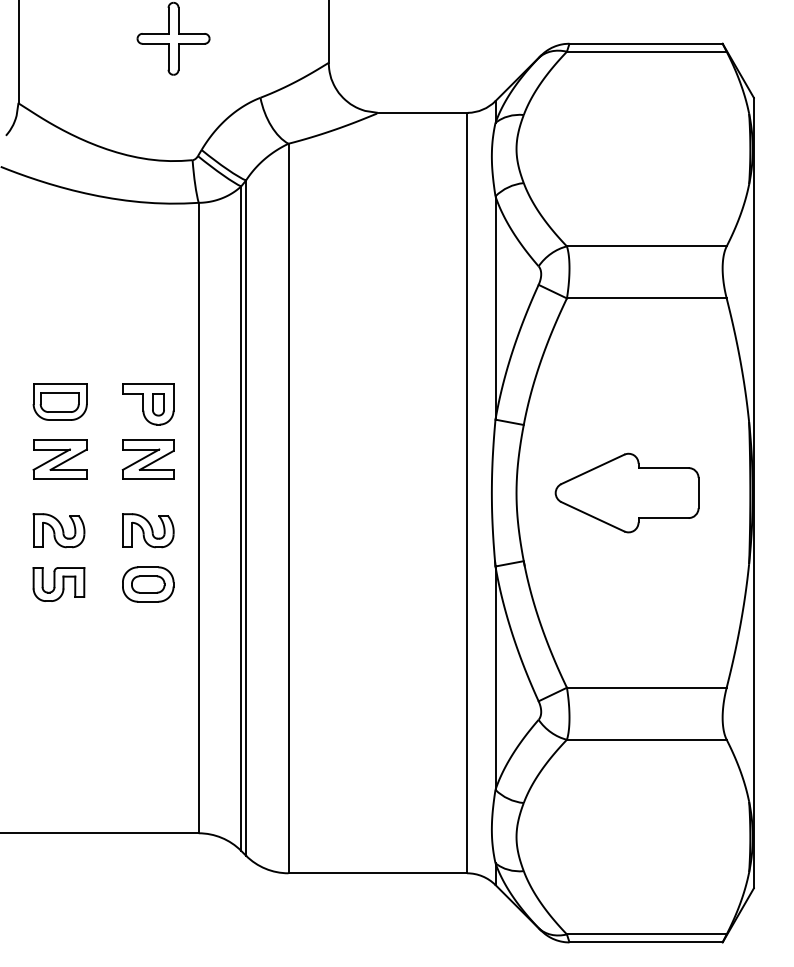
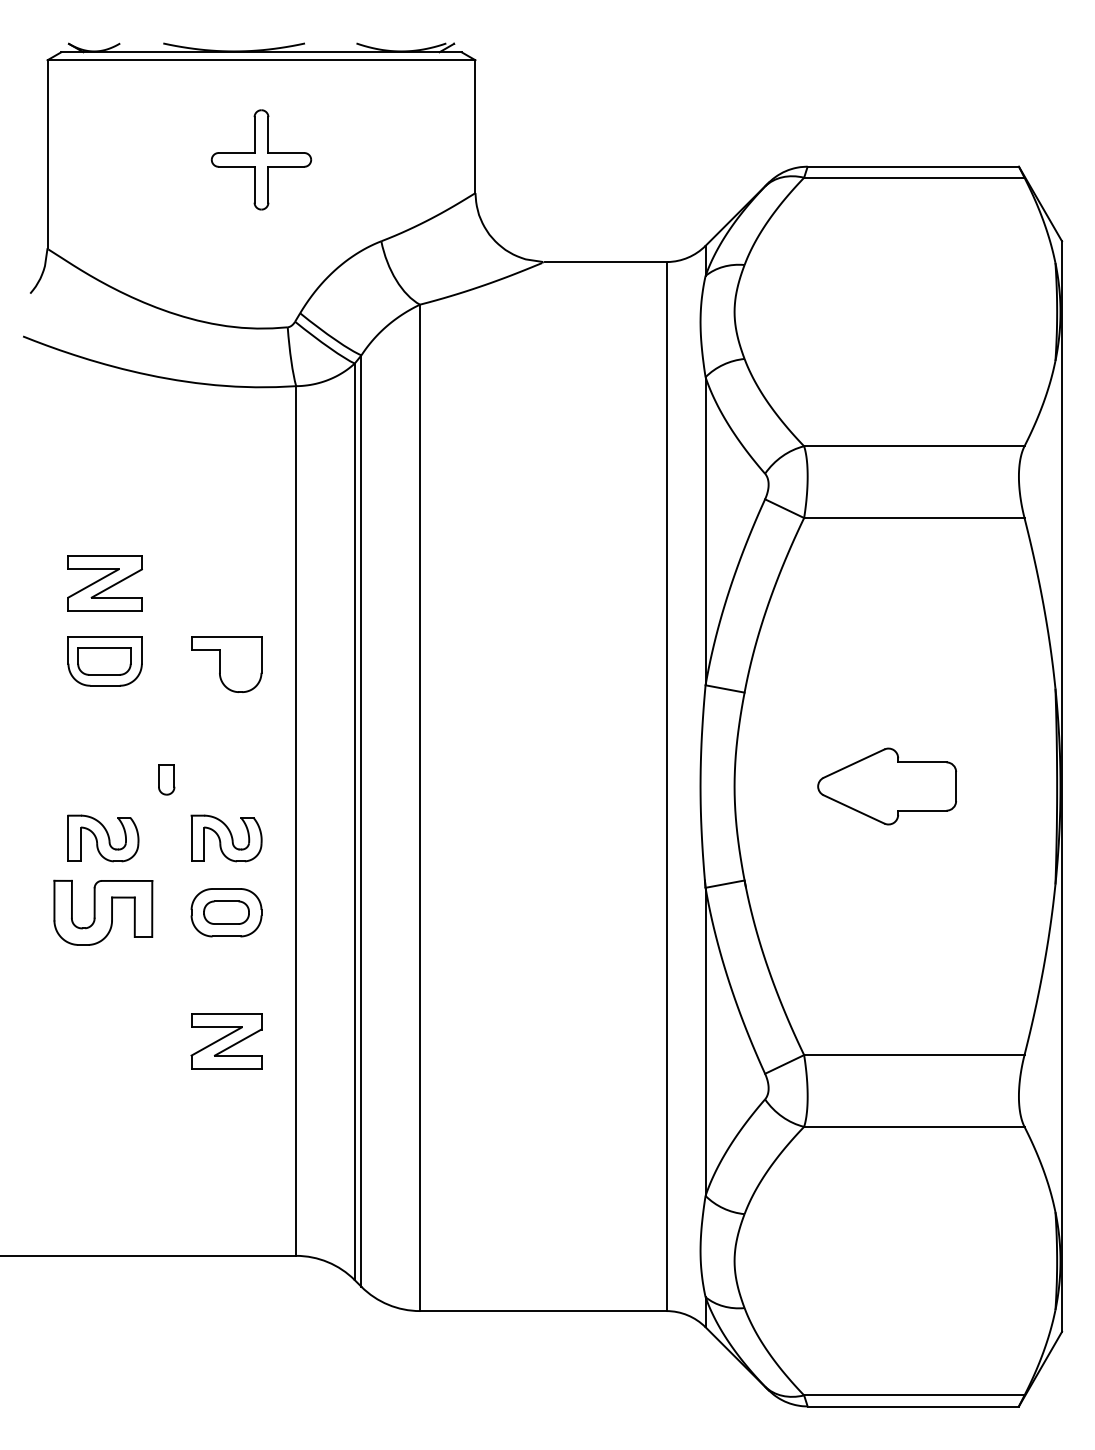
part: (158, 404) -> (166, 779), moved
part: (59, 459) -> (104, 583), moved
part: (148, 459) -> (226, 1041), moved
part: (626, 493) -> (886, 786), size x0.7
part: (59, 584) -> (103, 912), size x1.4

